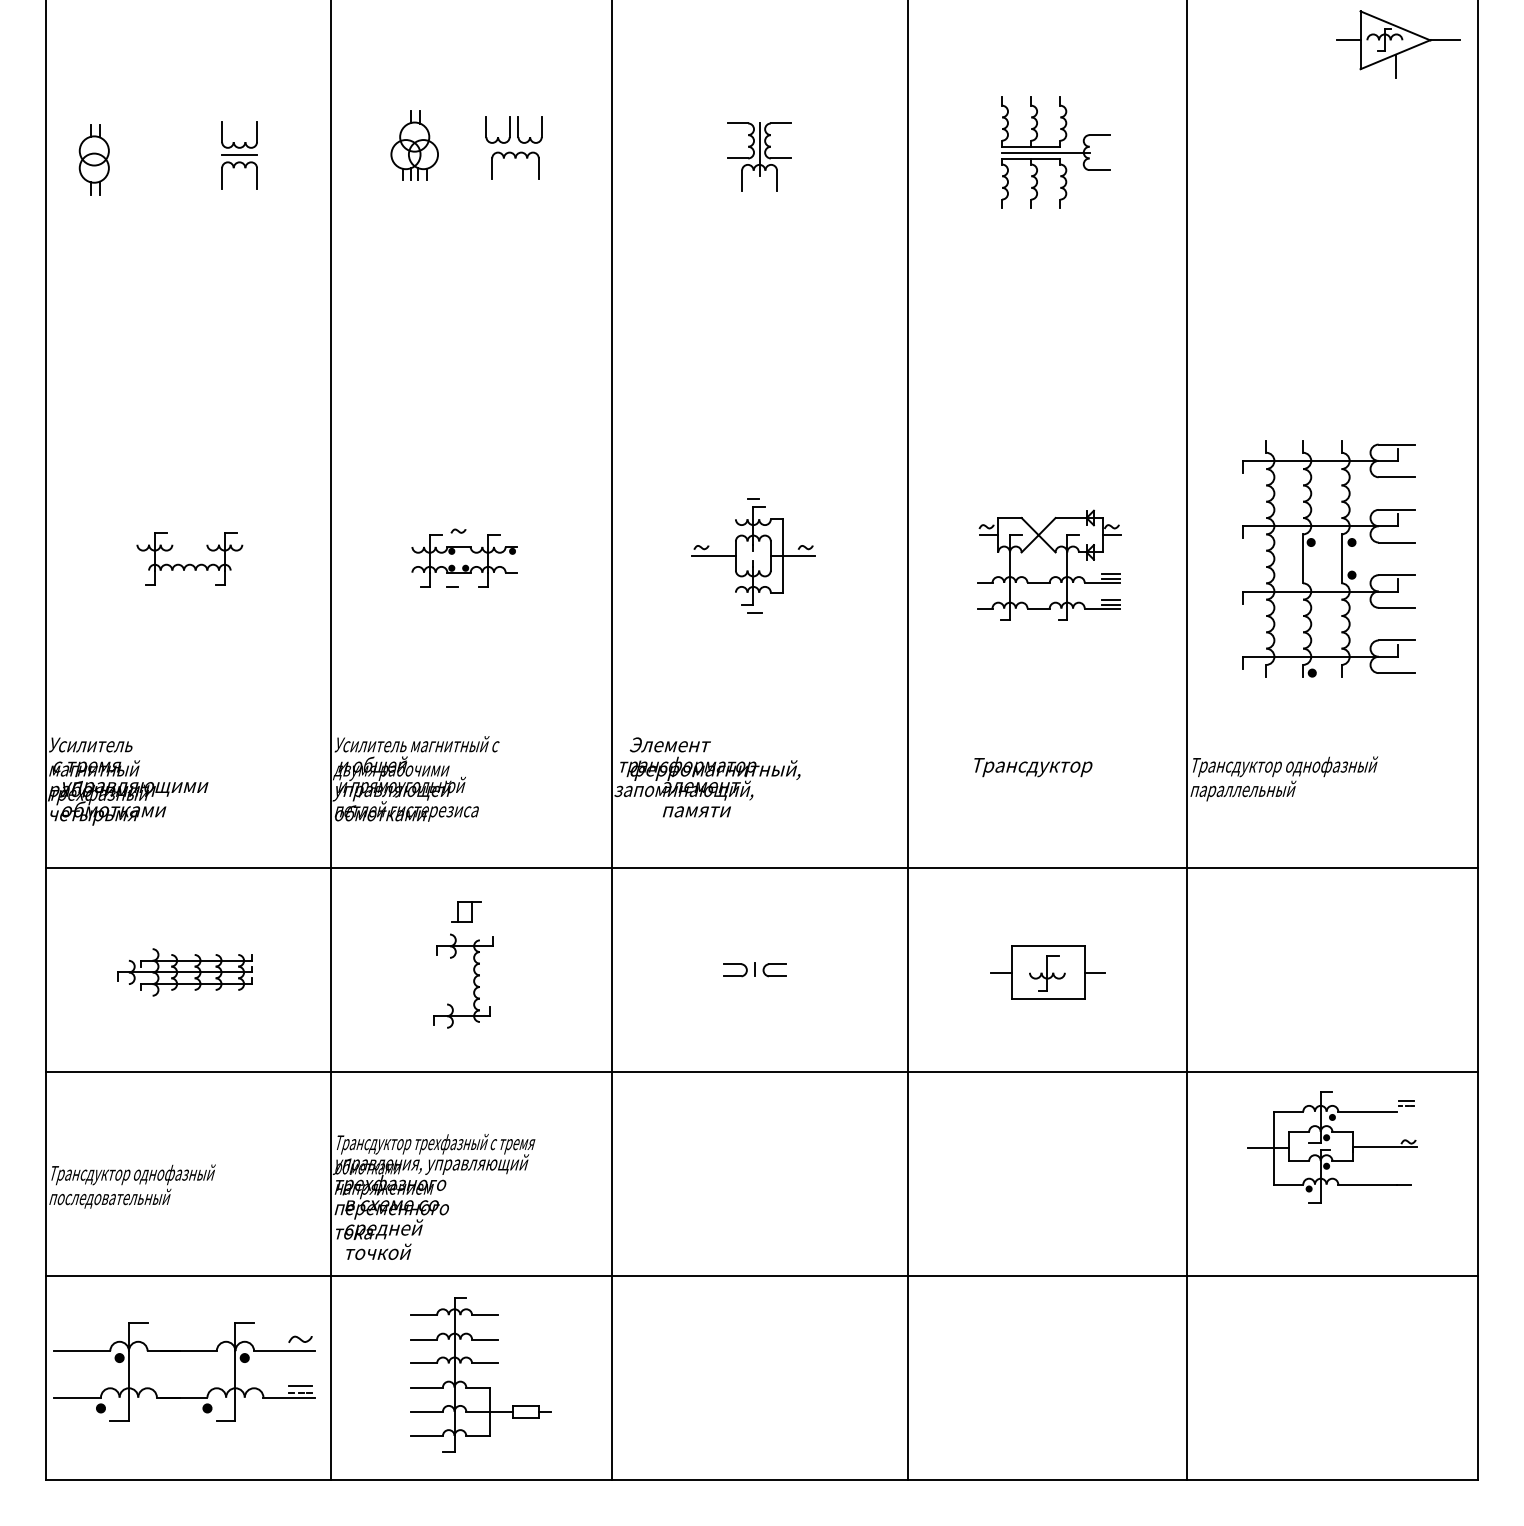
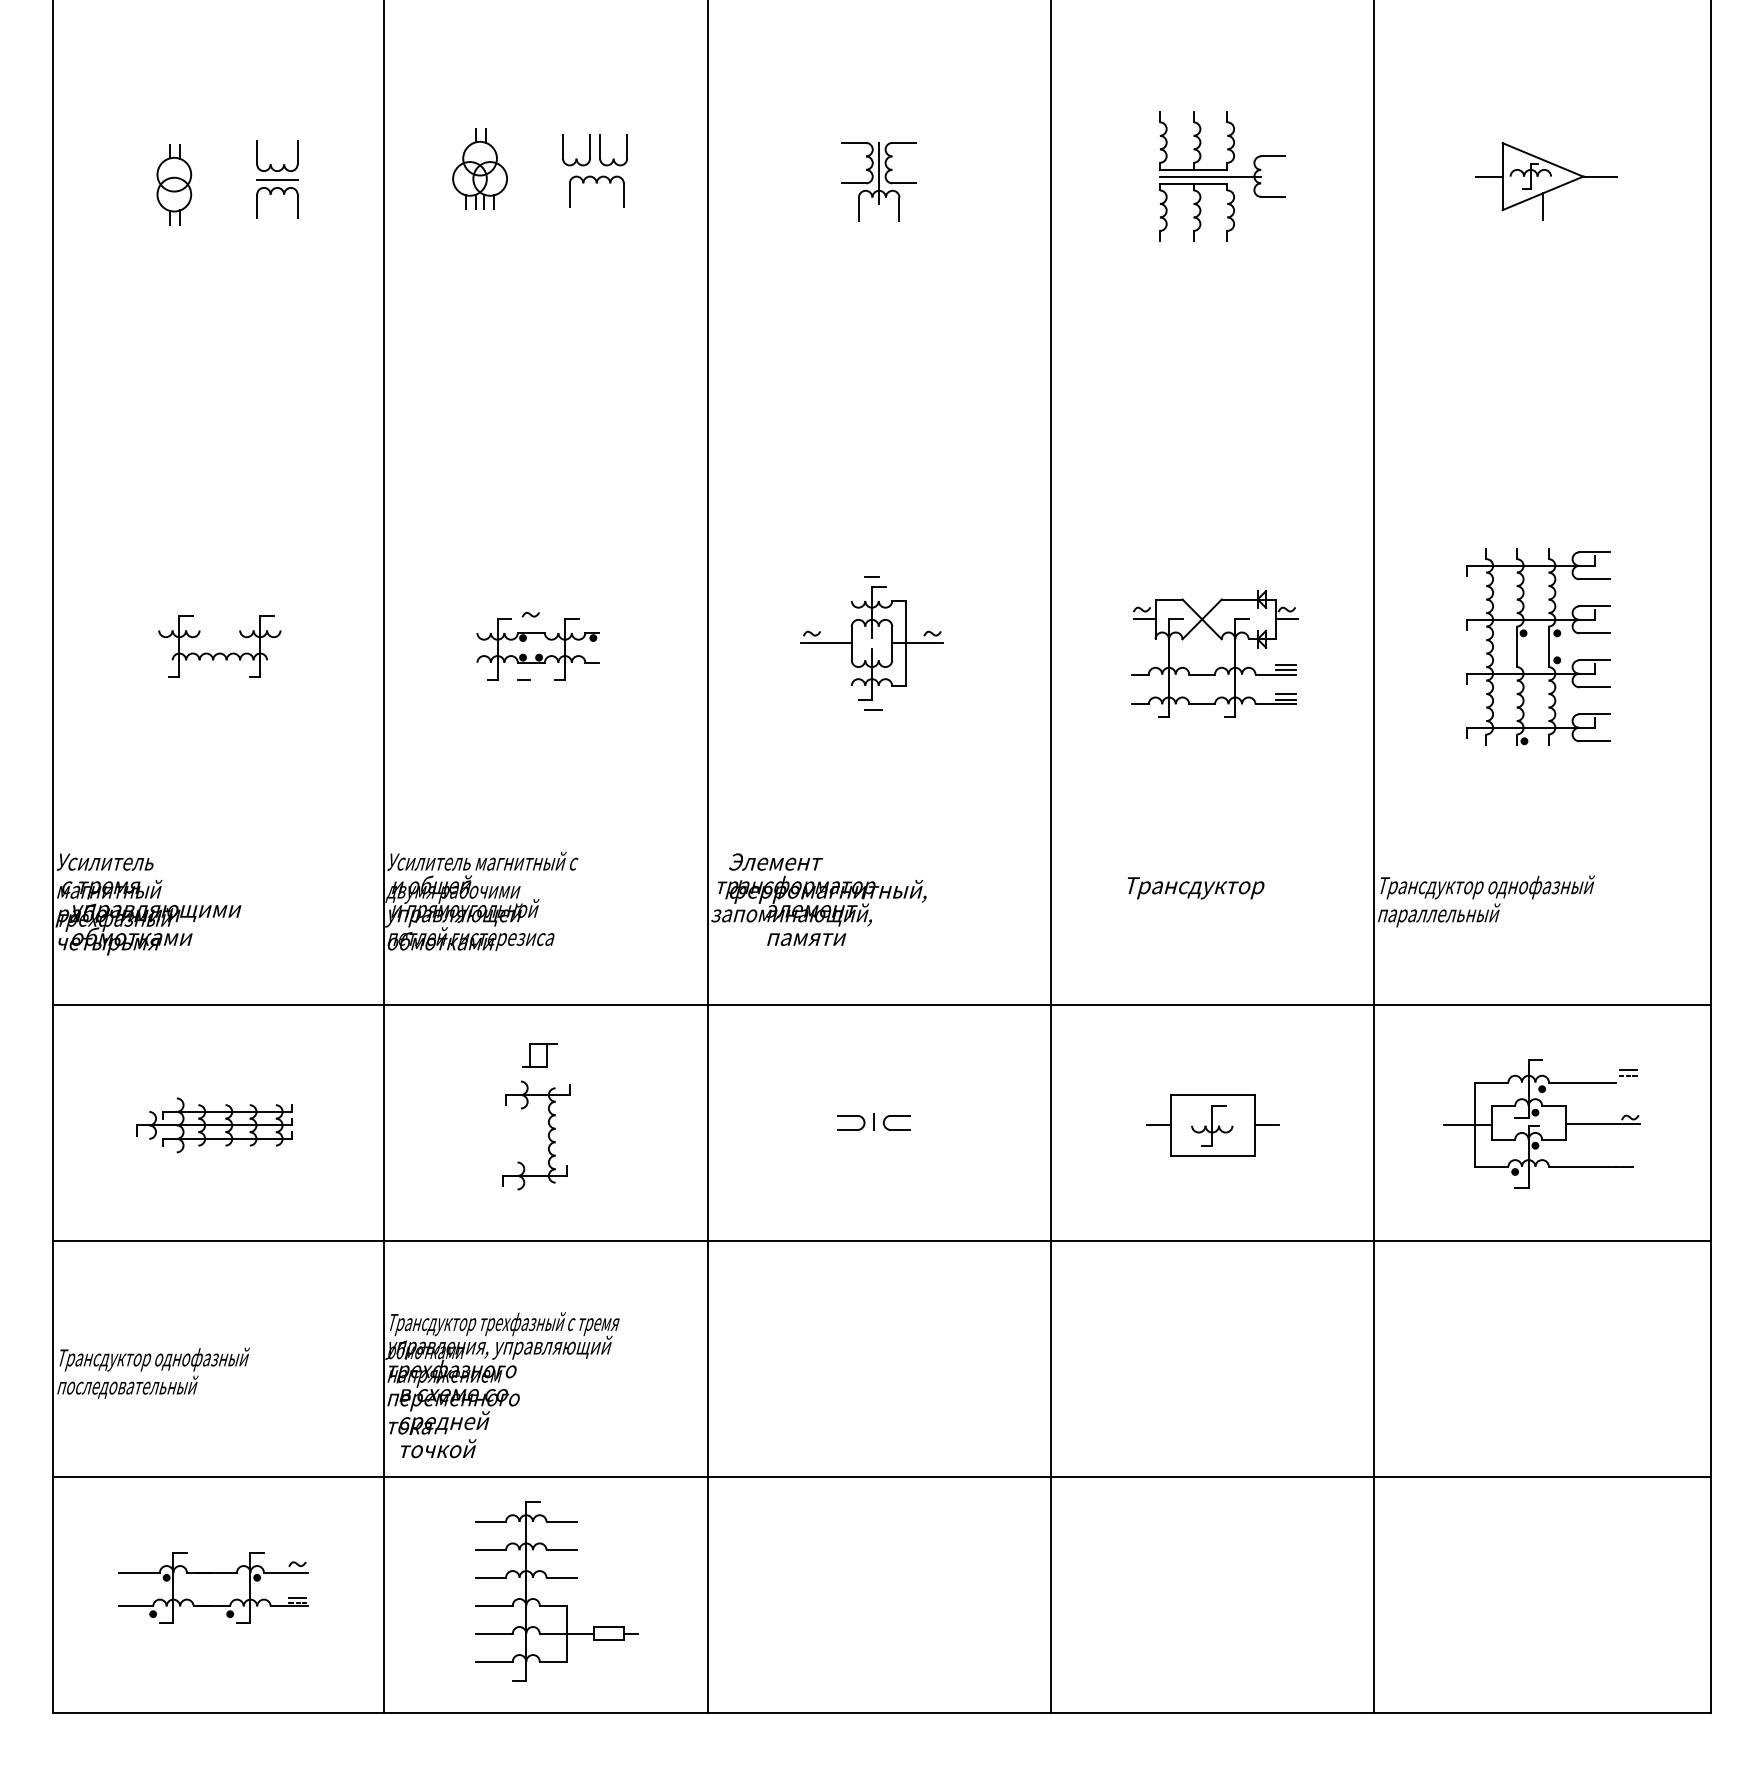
part: (1398, 44) -> (1546, 181), moved
part: (94, 159) -> (174, 184), moved
part: (1329, 558) -> (1538, 646), size x0.71
part: (1331, 1147) -> (1541, 1123), moved
part: (184, 1371) -> (213, 1587), size x0.62

